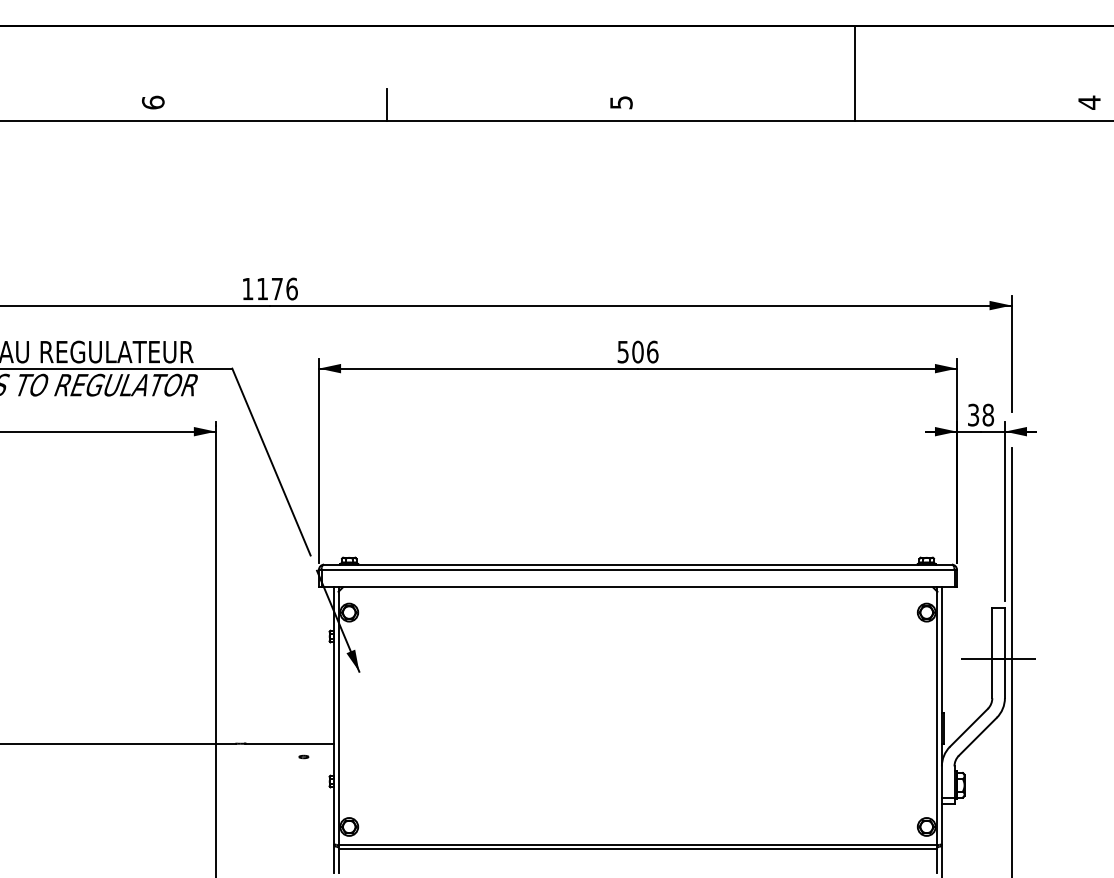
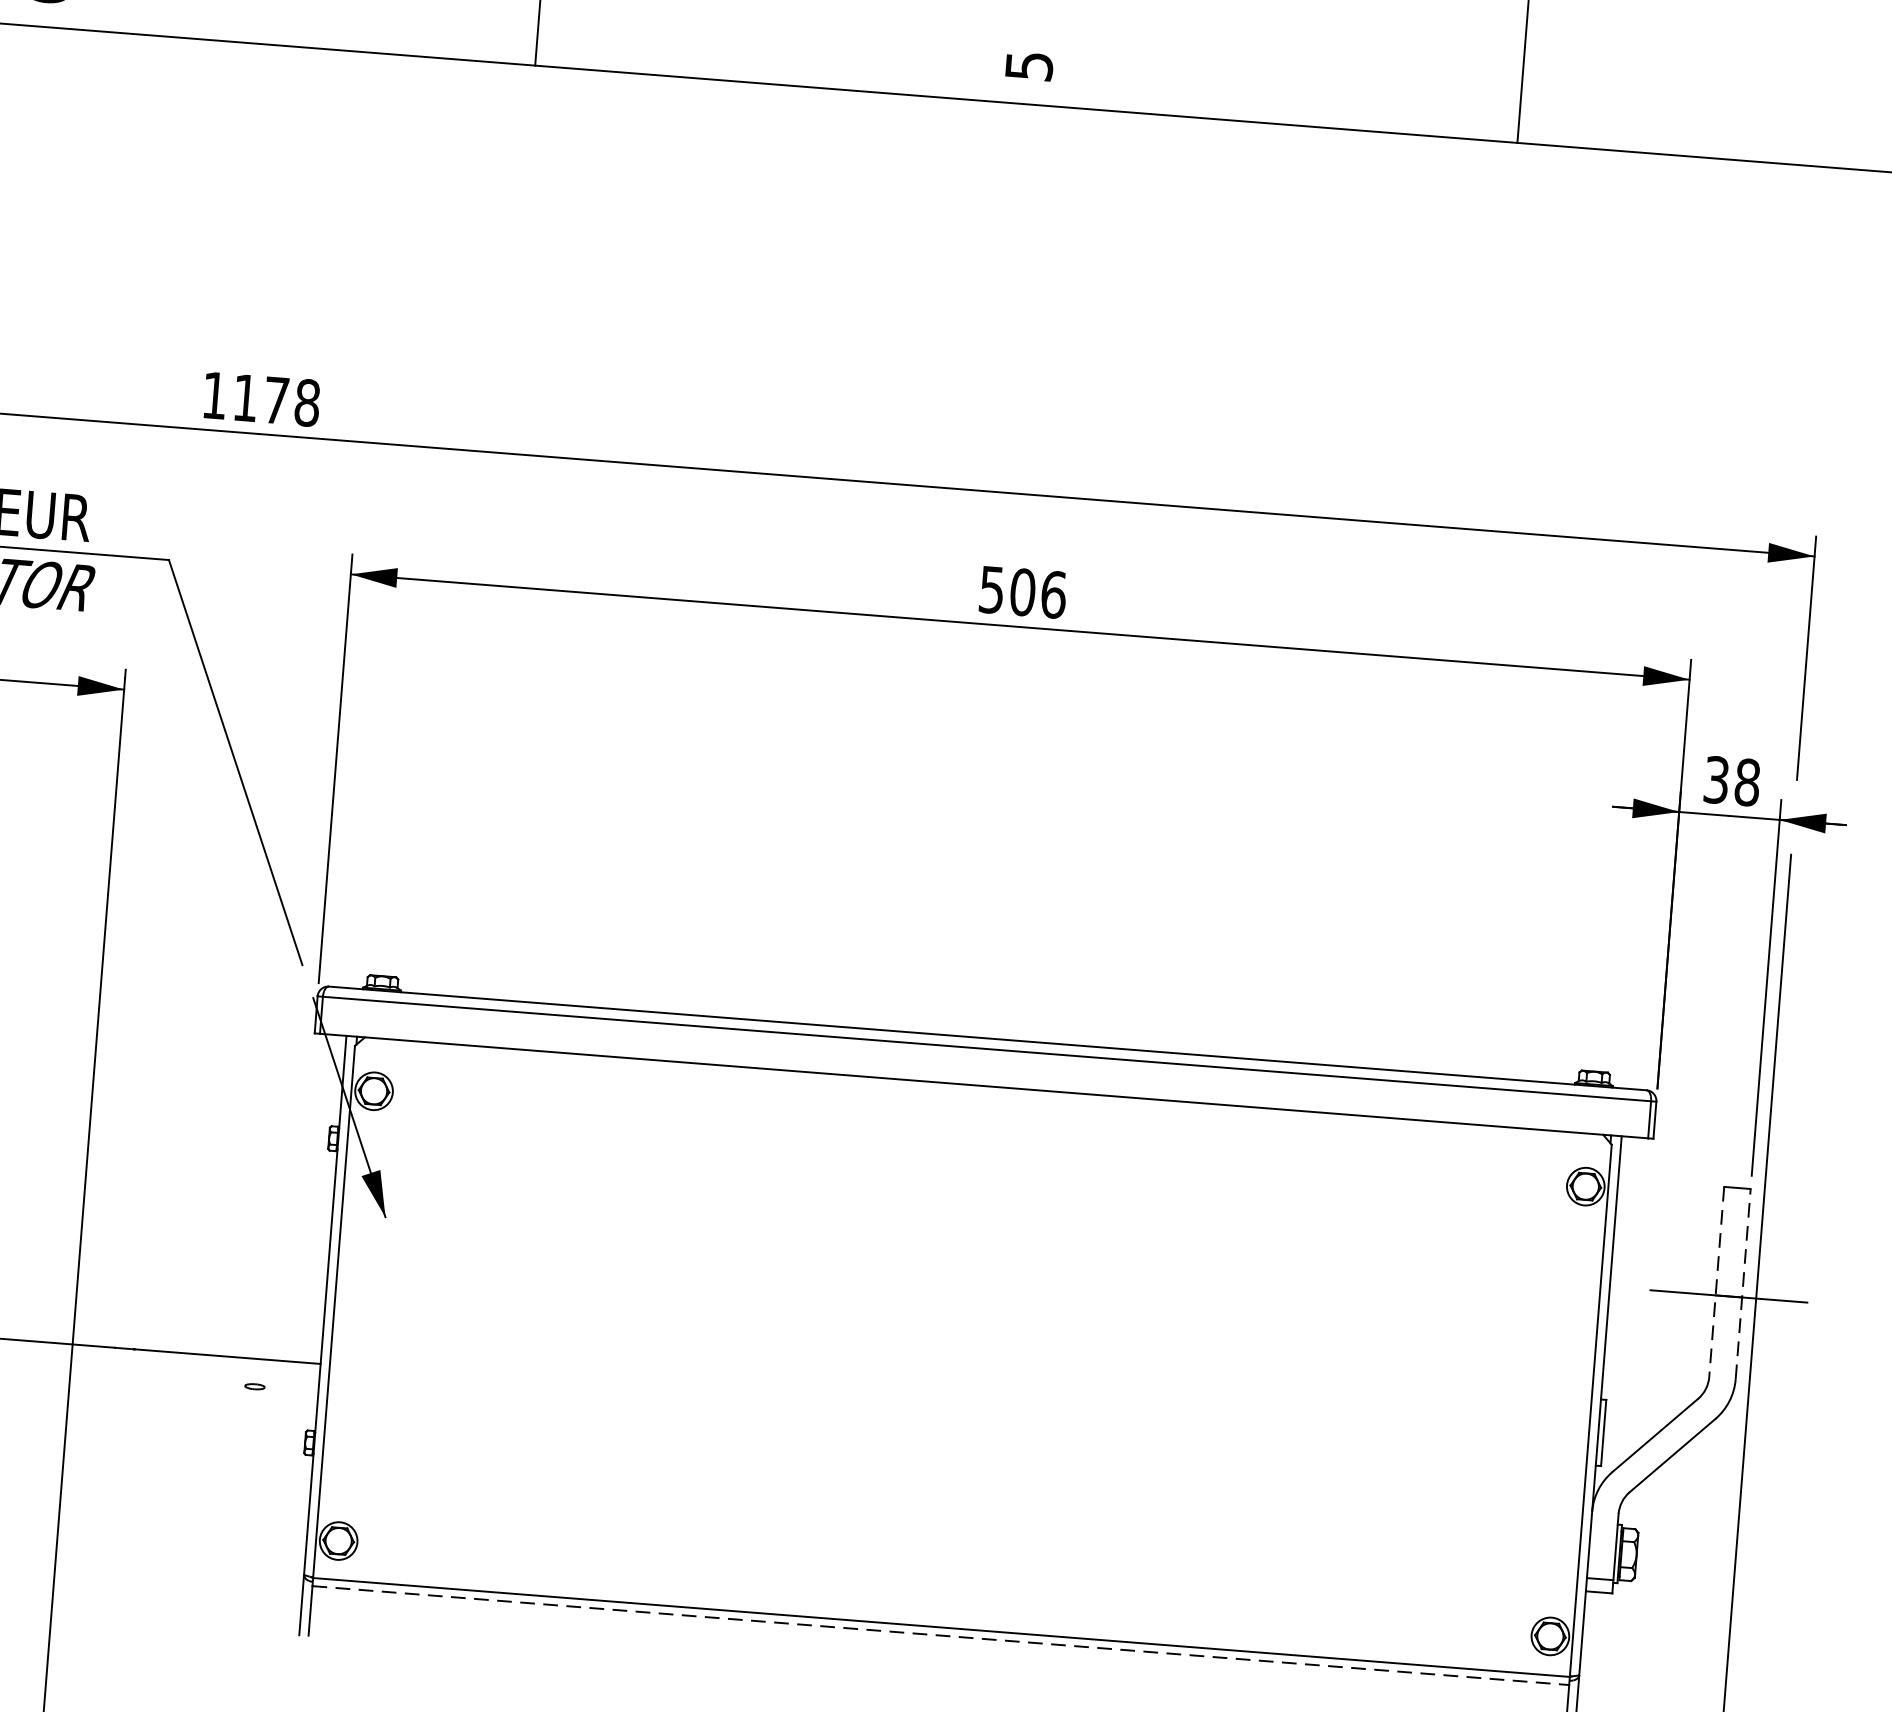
text: (291, 288) -> (306, 401), 1176 -> 1178
line: (1004, 652) -> (1742, 1283), solid -> dashed
line: (992, 653) -> (1717, 1283), solid -> dashed
line: (638, 849) -> (941, 1636), solid -> dashed

